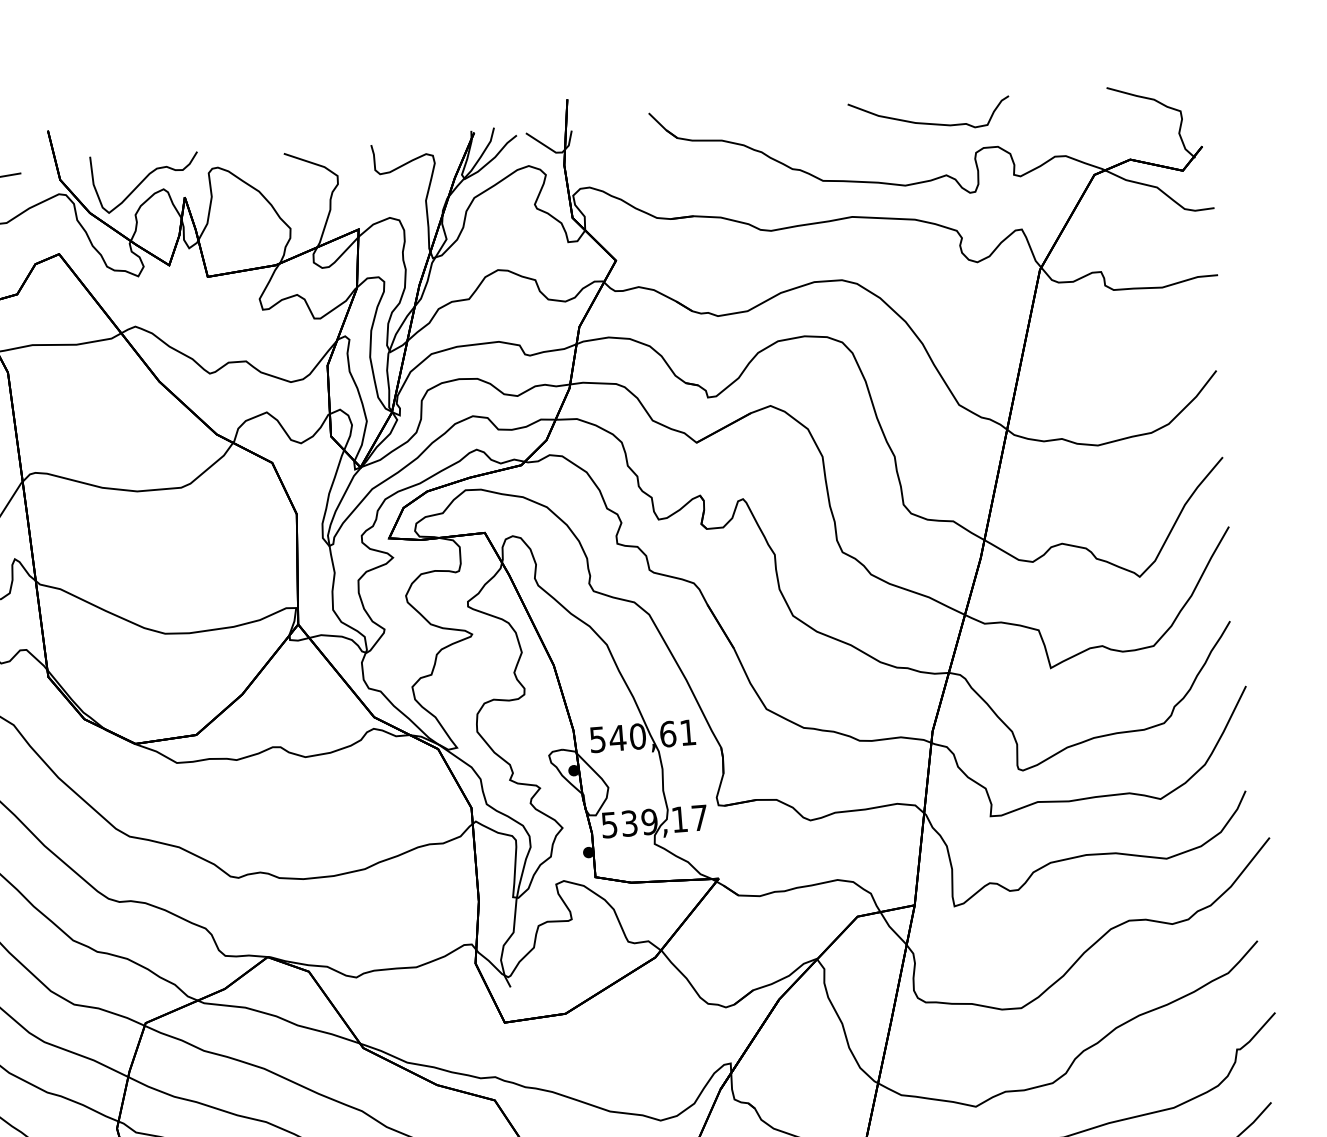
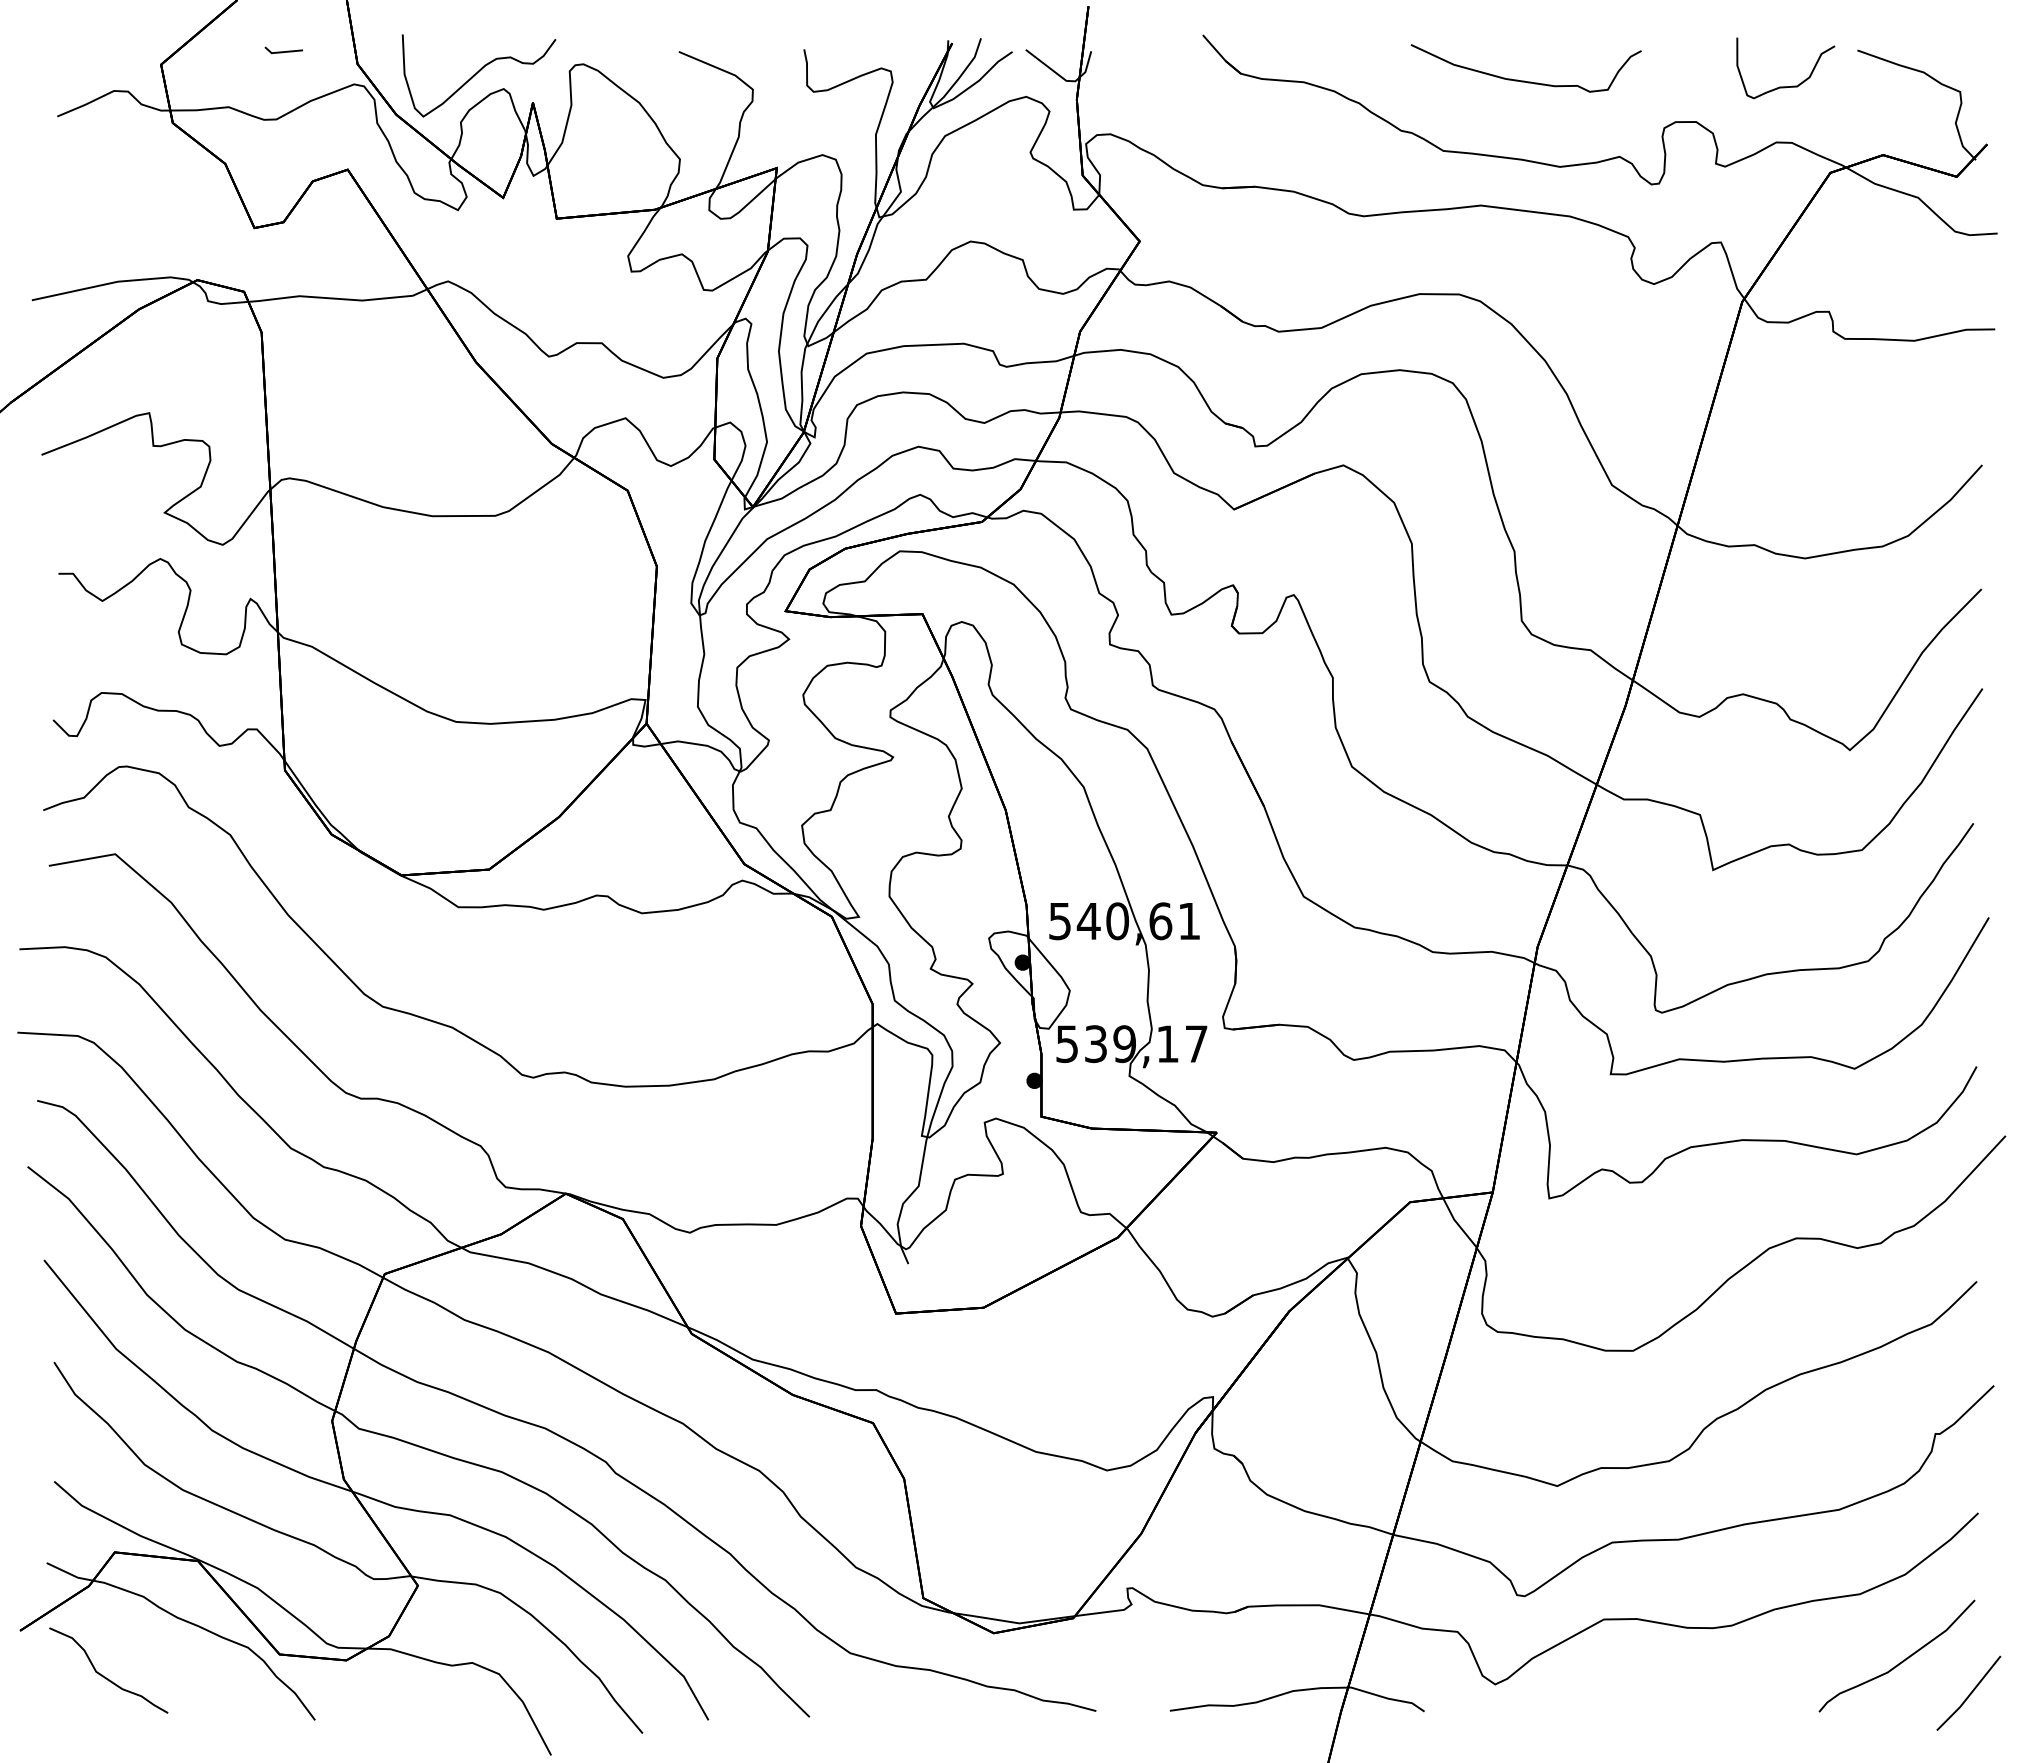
curve: (1058, 117) -> (1785, 86), added
curve: (928, 123) -> (1524, 80), moved

